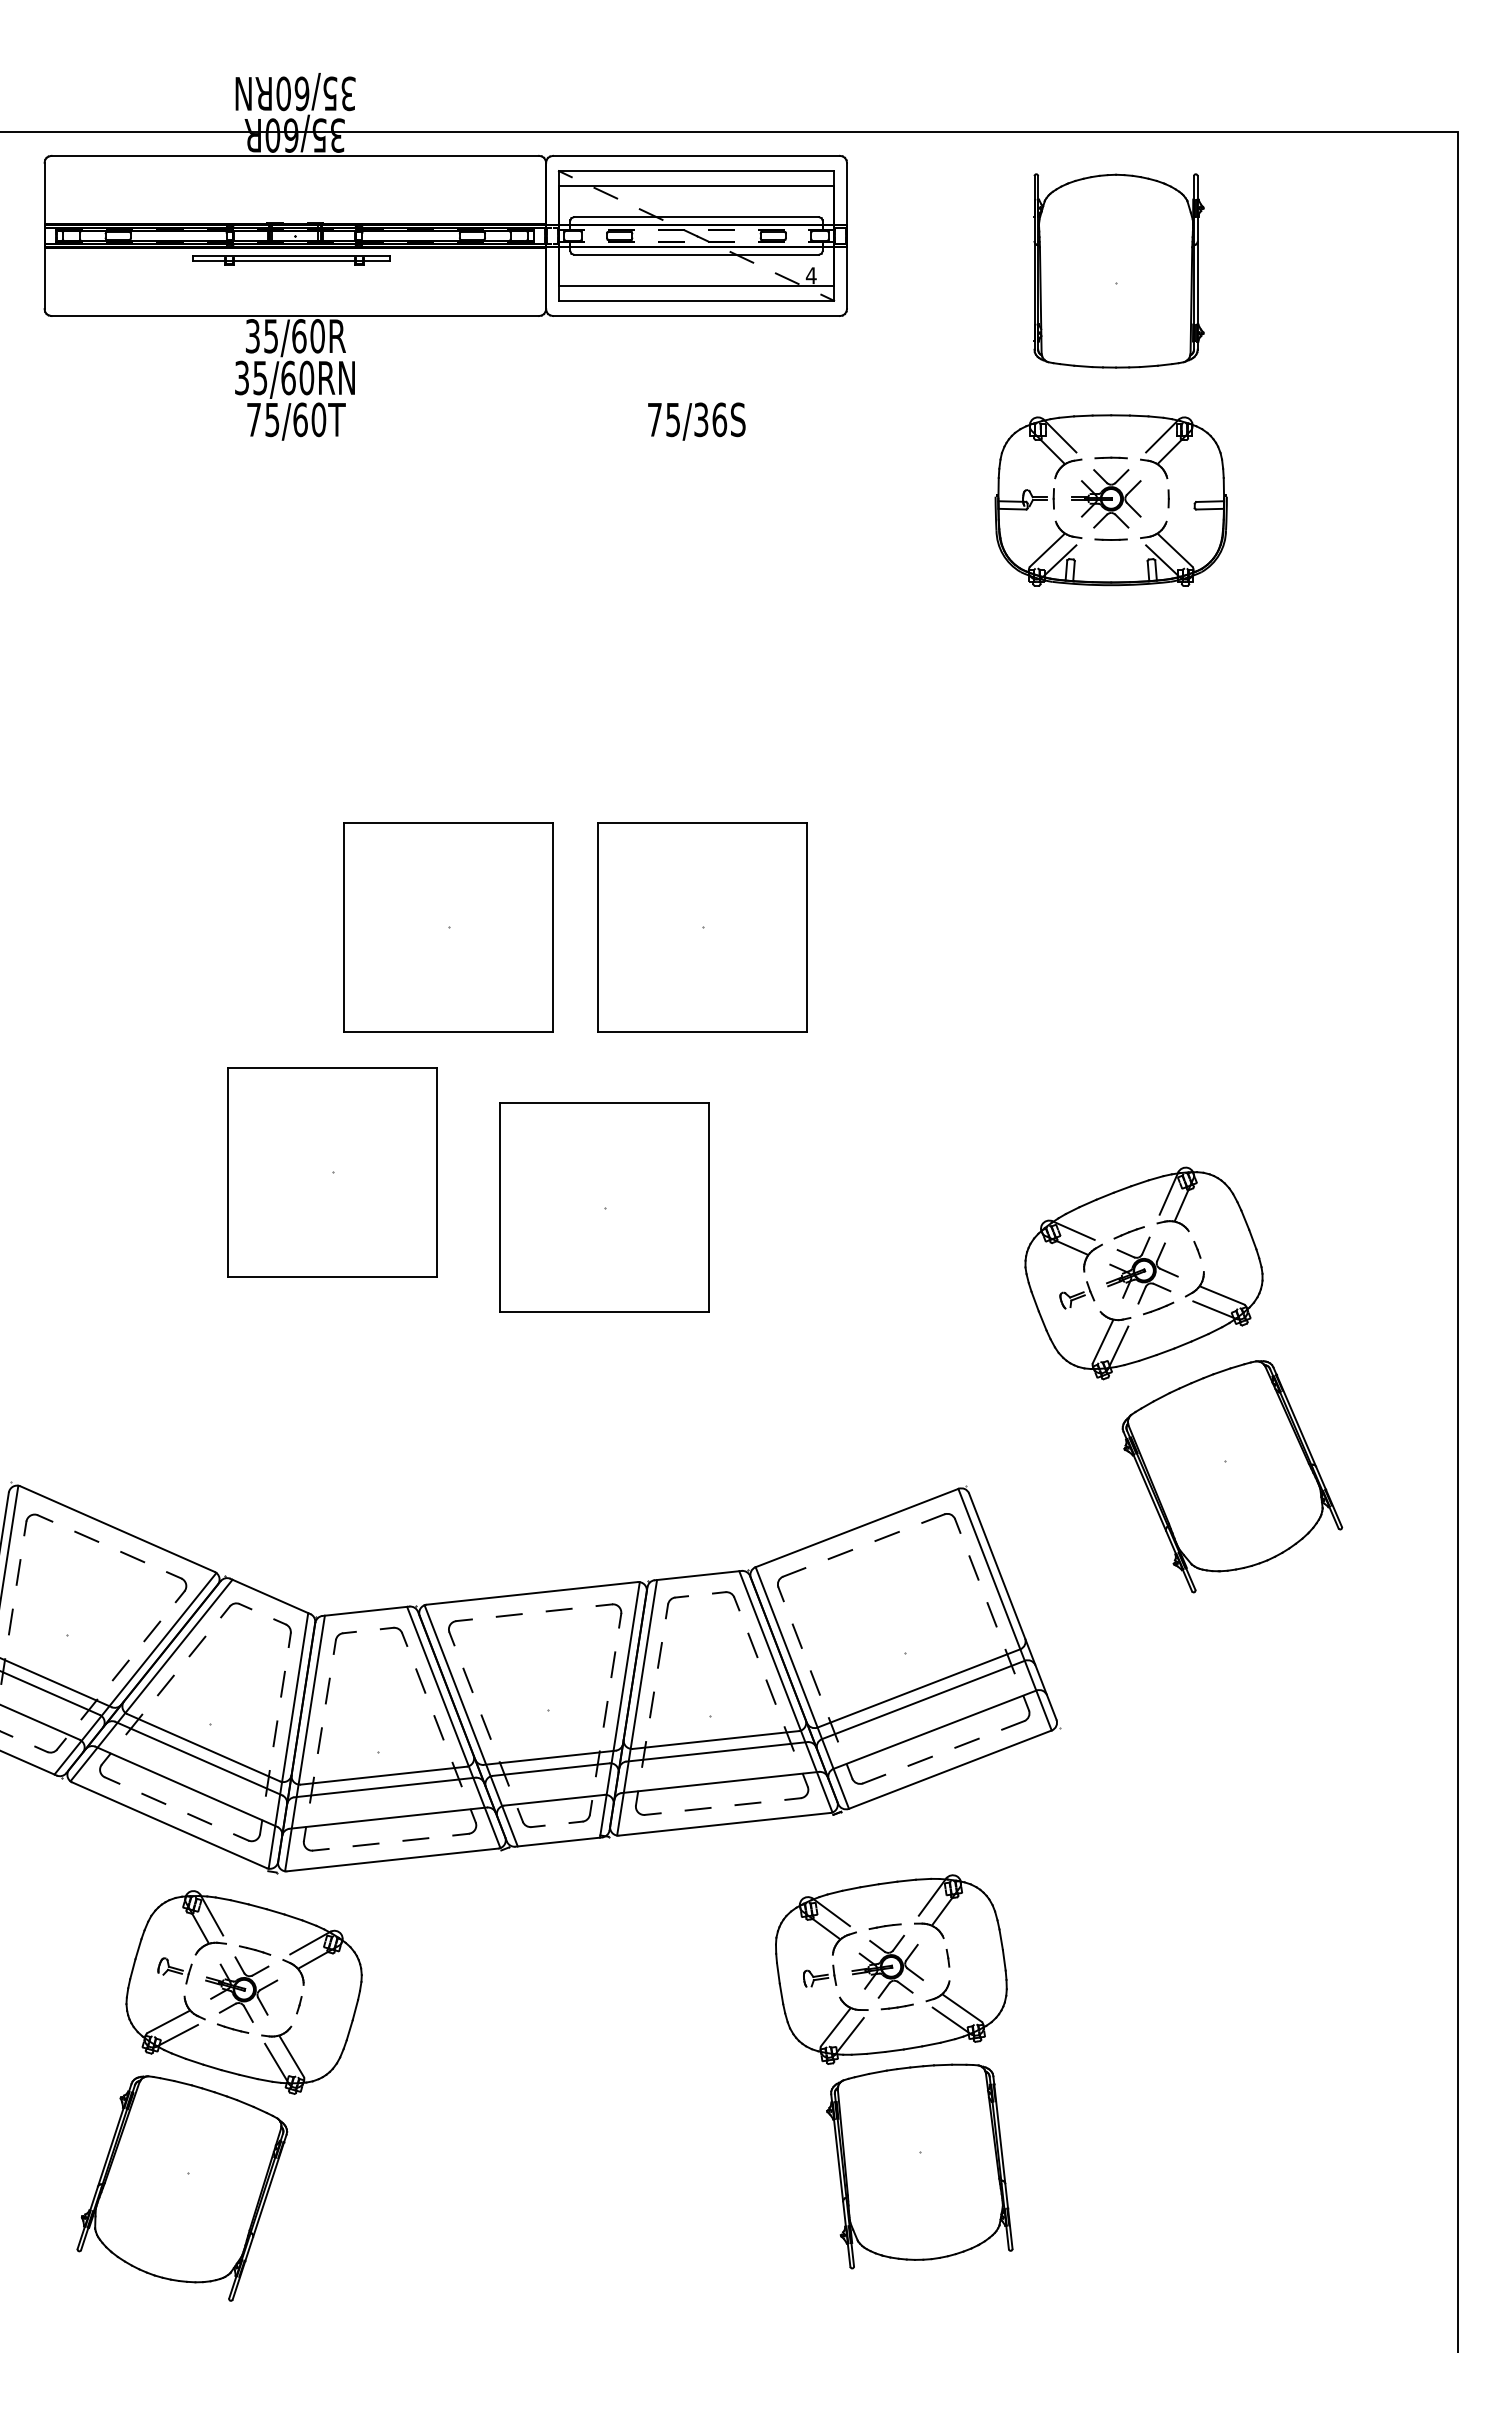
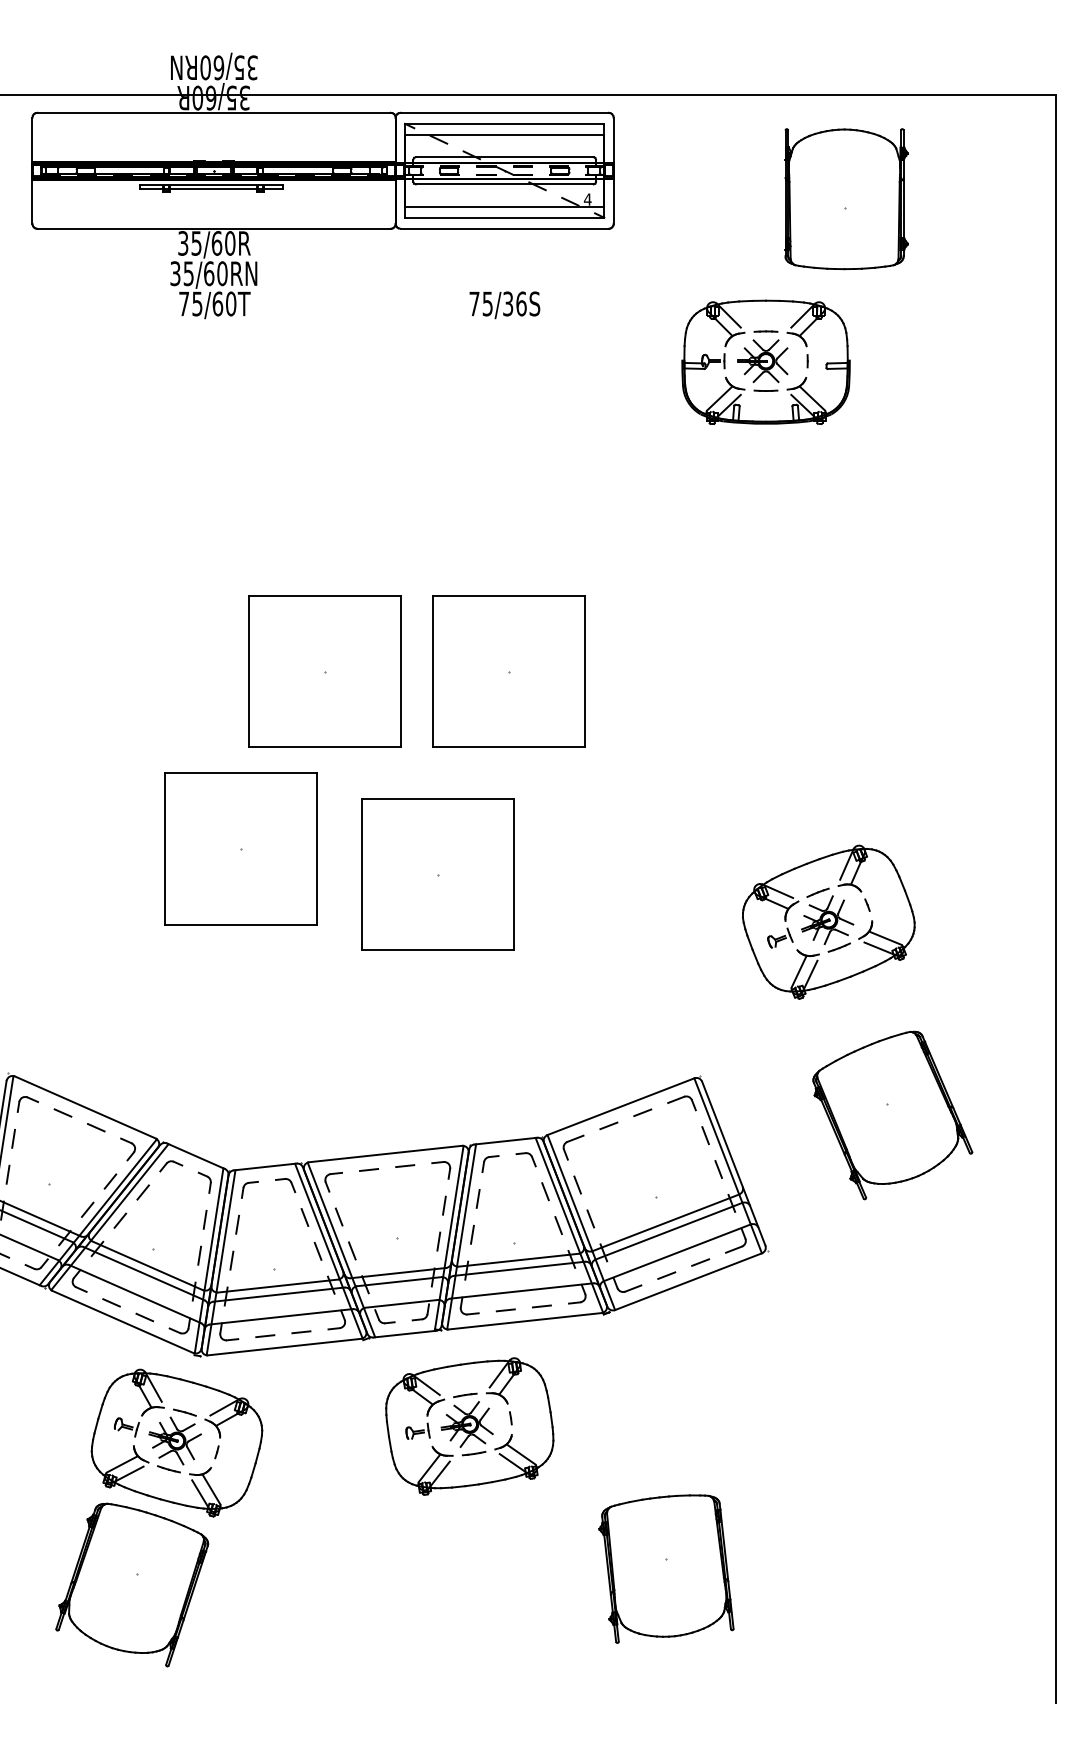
part: (1118, 271) -> (846, 199), moved
part: (1110, 499) -> (765, 361), moved
part: (1231, 1476) -> (892, 1115), moved
part: (890, 1969) -> (469, 1426), moved

